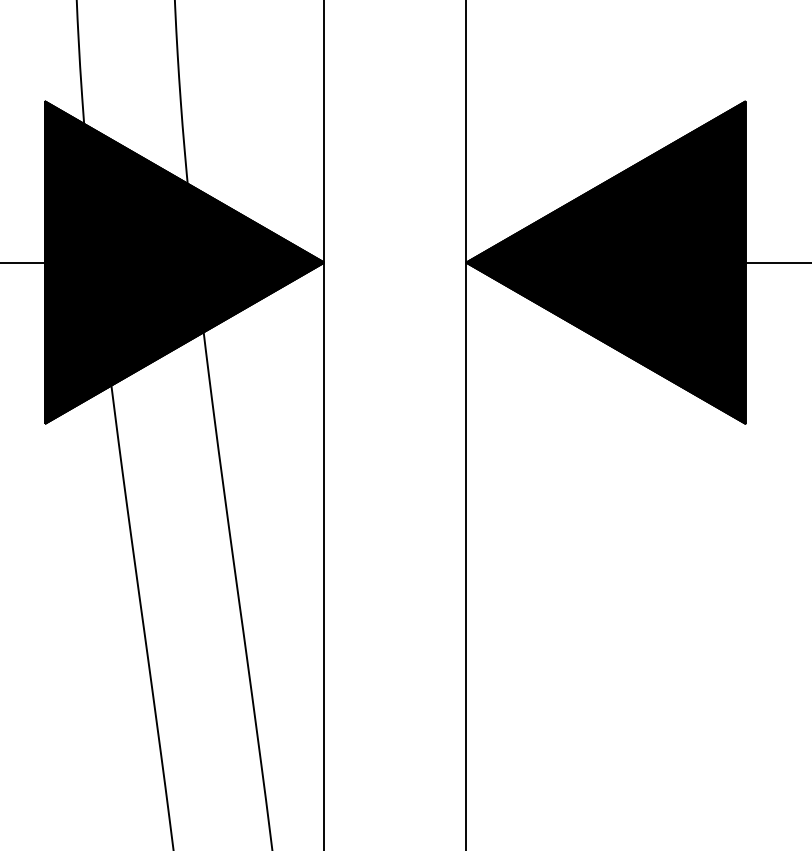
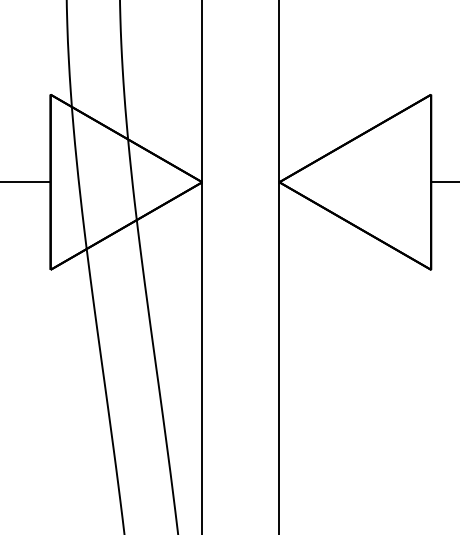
fill: (184, 261) -> (126, 181), removed
fill: (606, 261) -> (355, 181), removed

